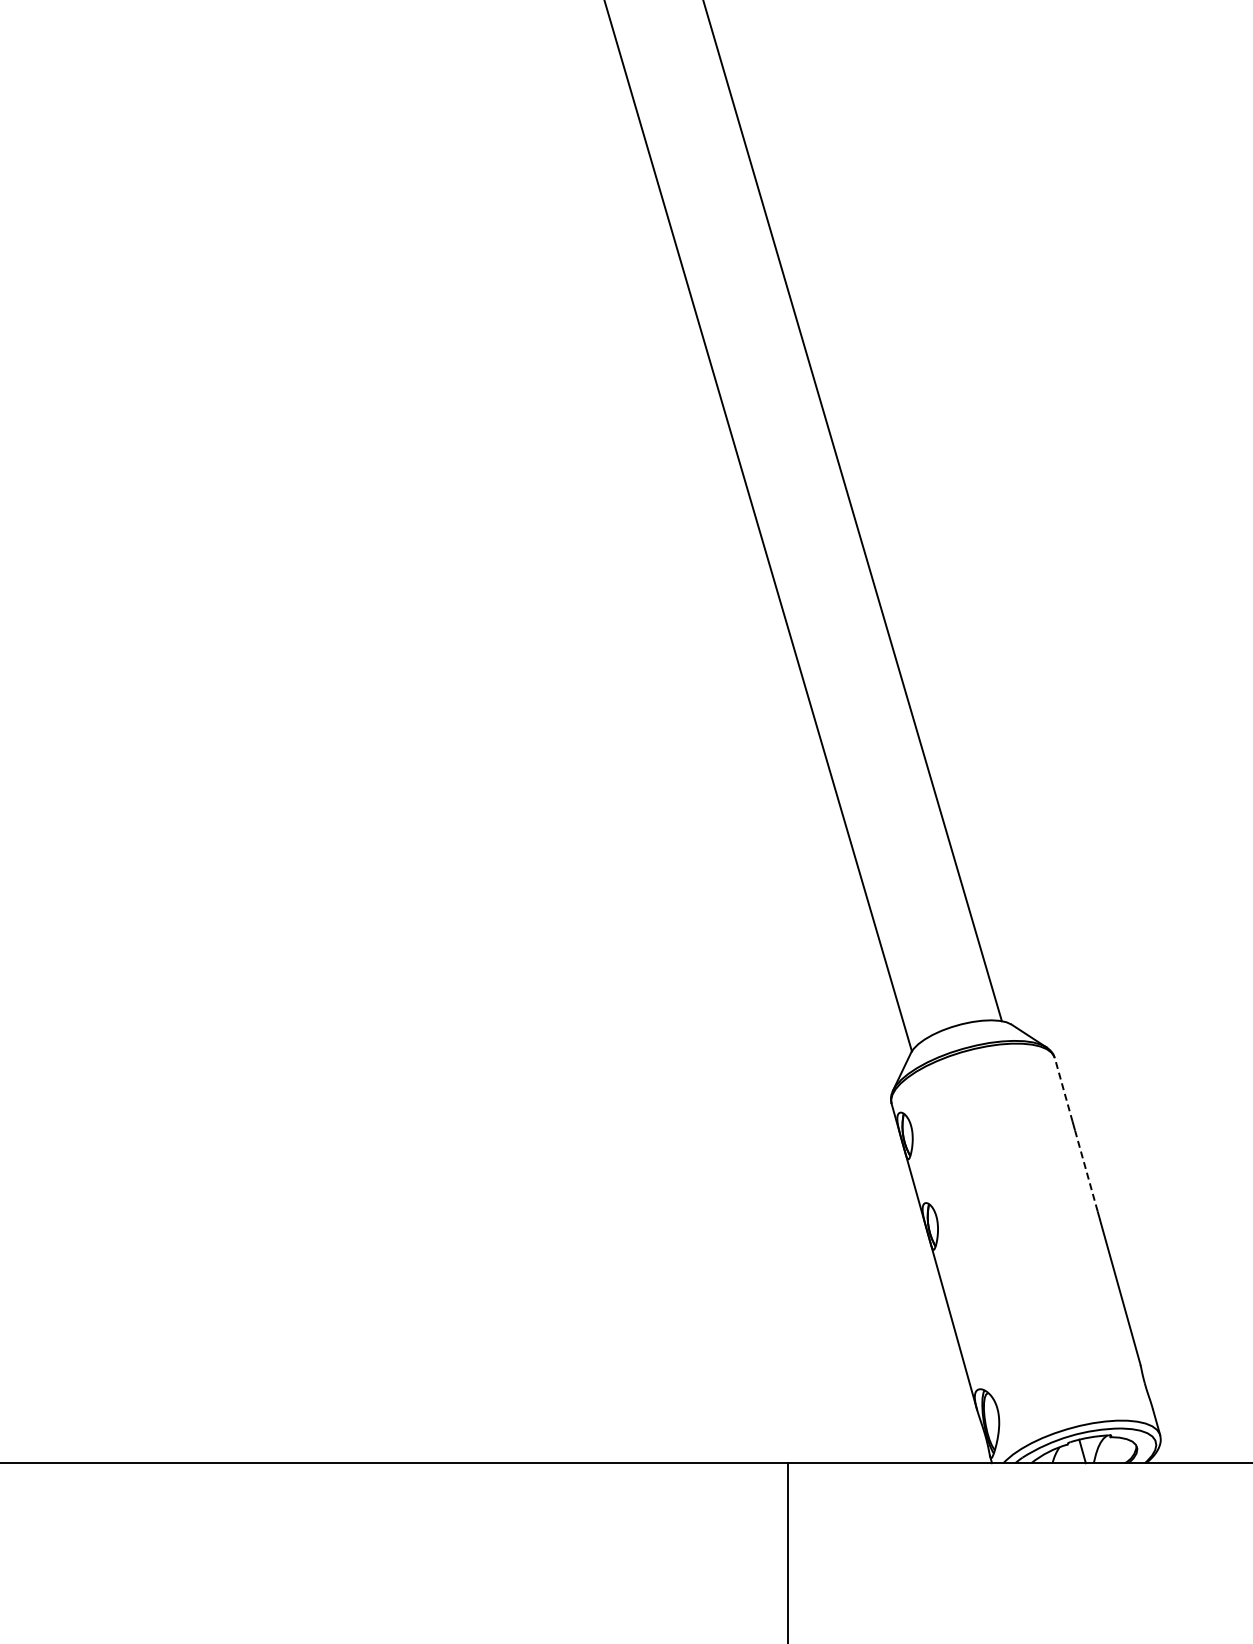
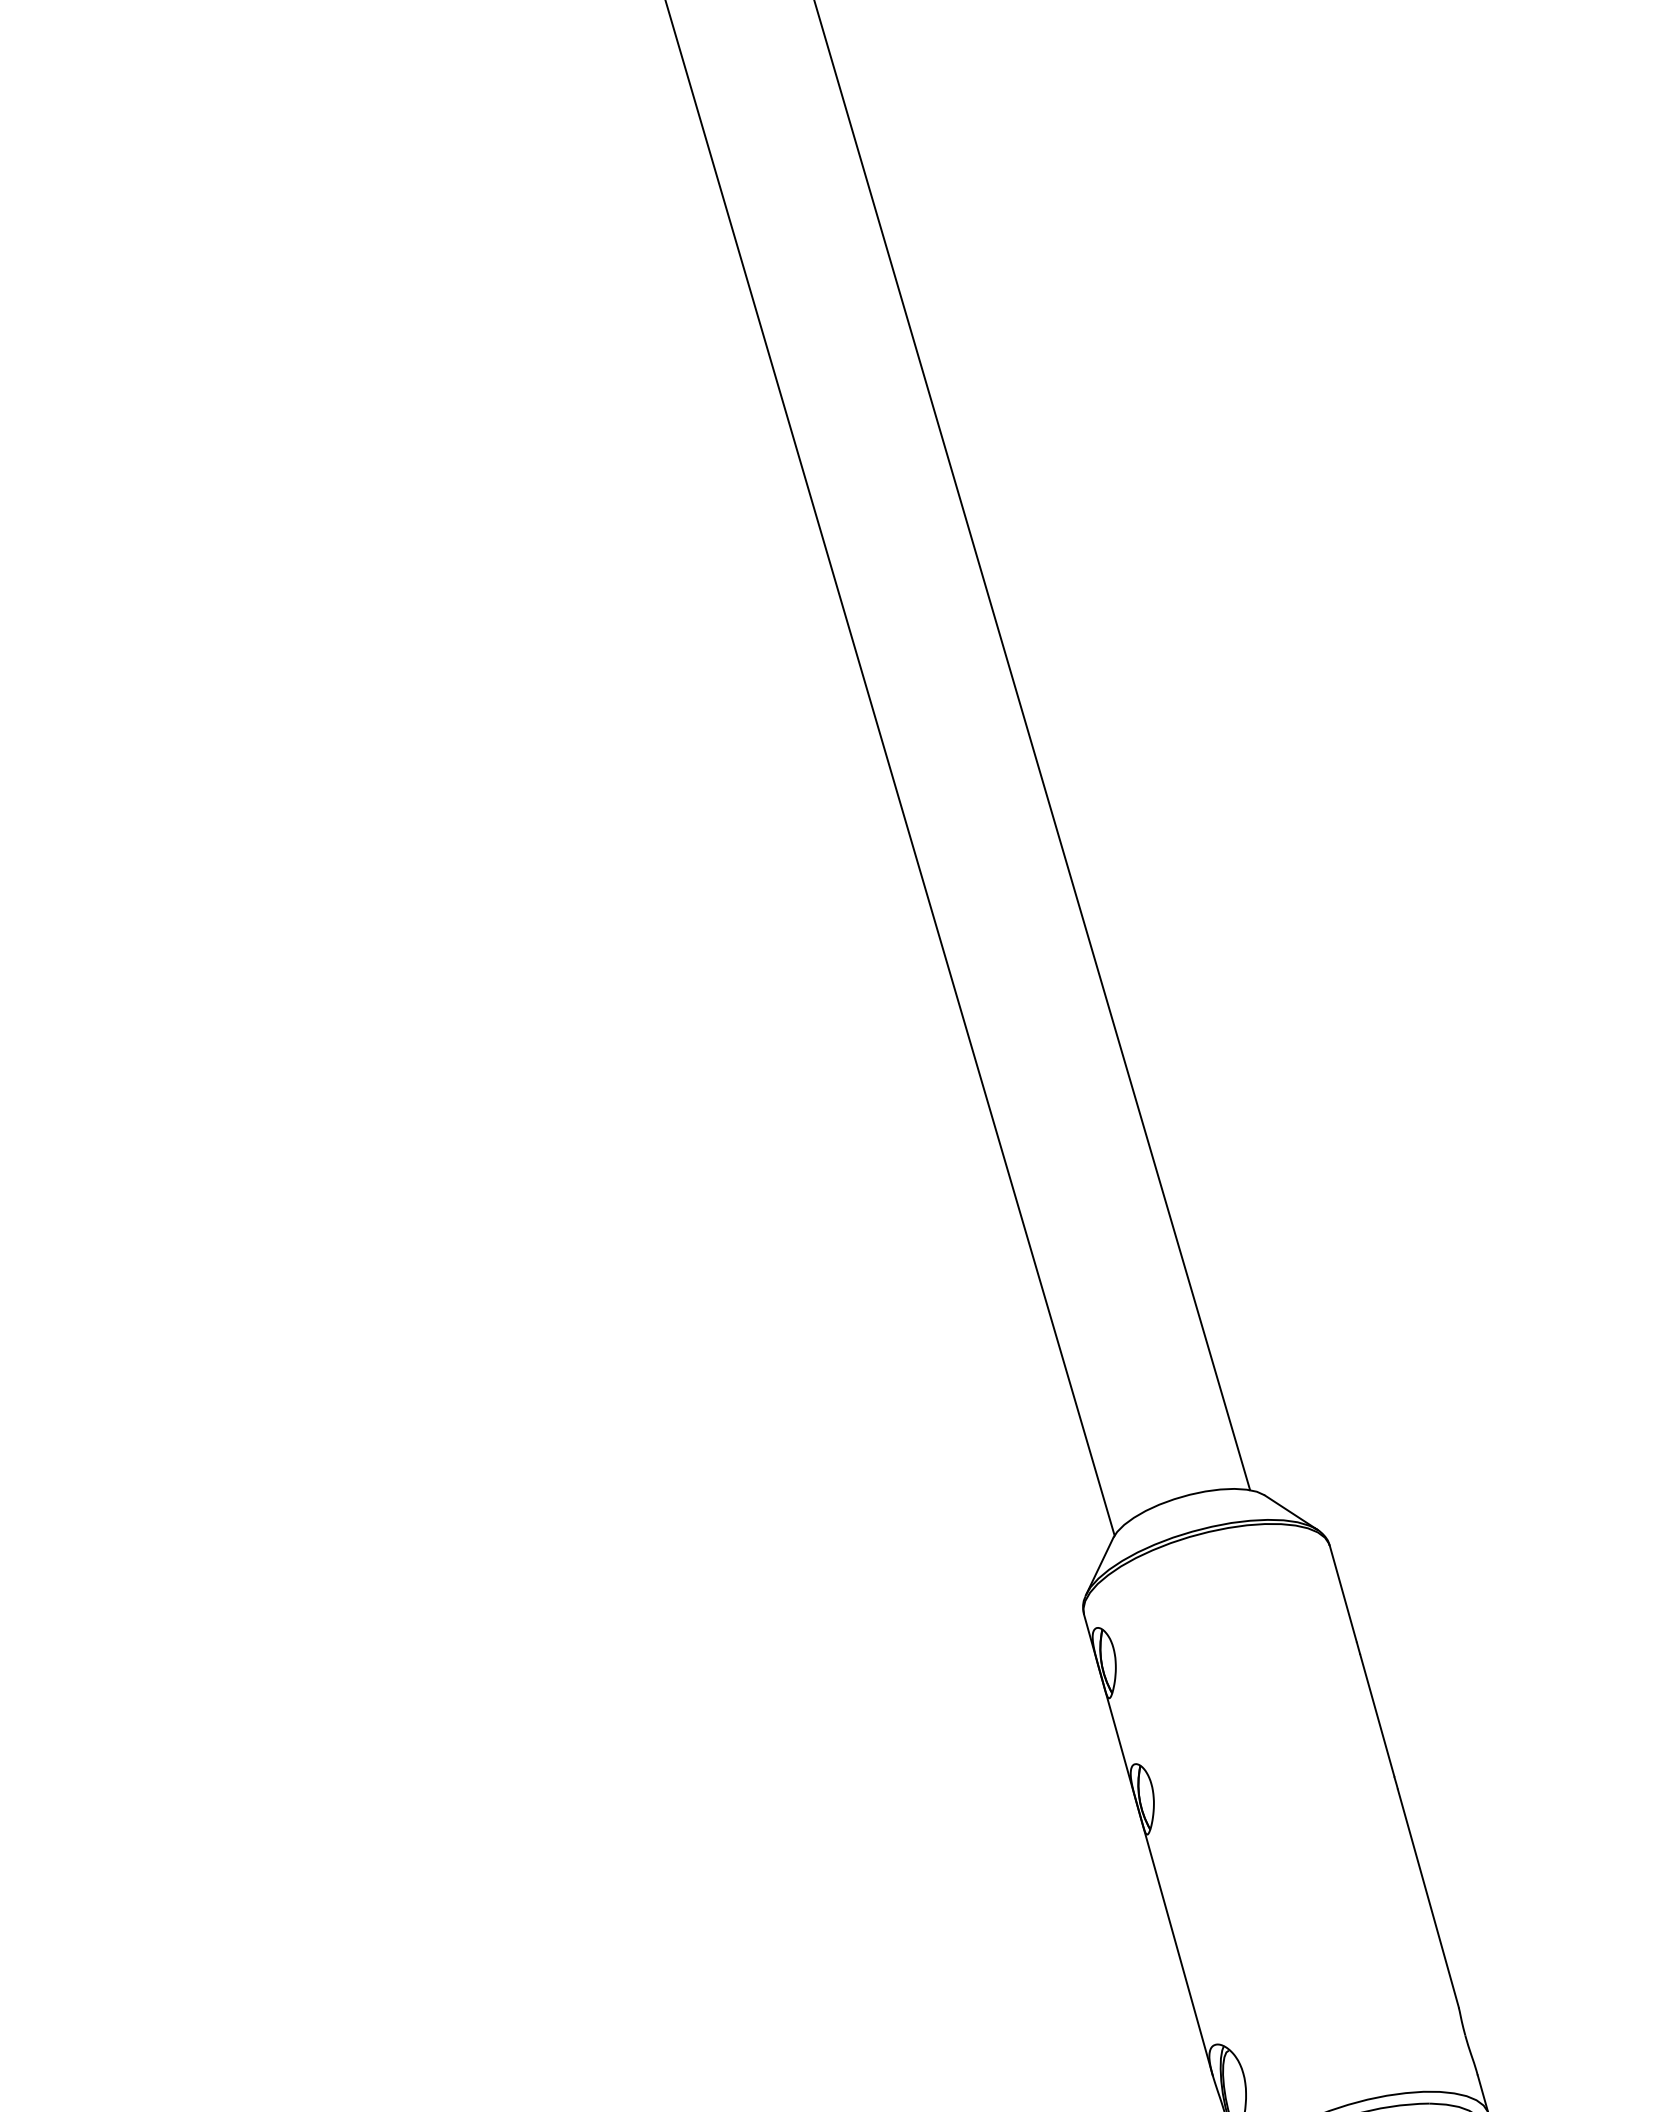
line: (1063, 1089) -> (1342, 1593), dashed -> solid
line: (1086, 1170) -> (1377, 1715), dashed -> solid

